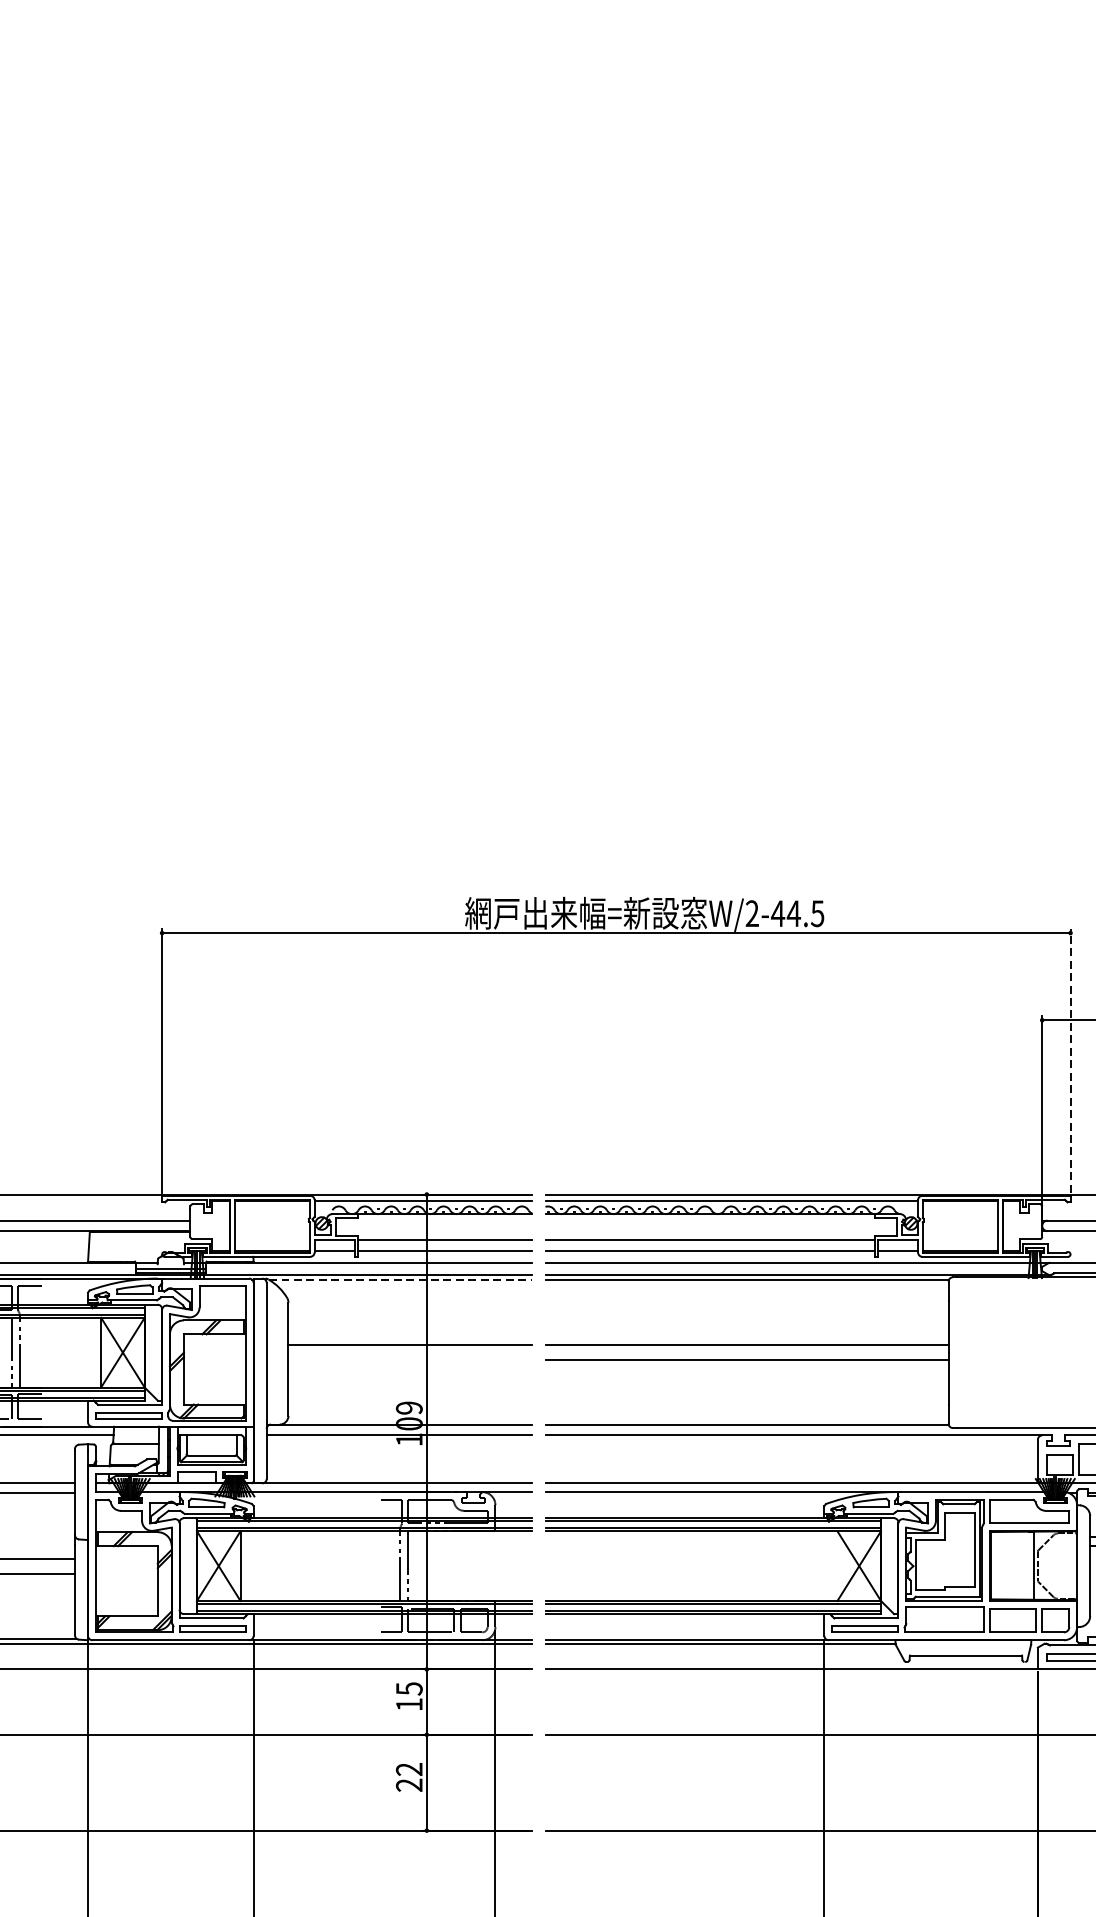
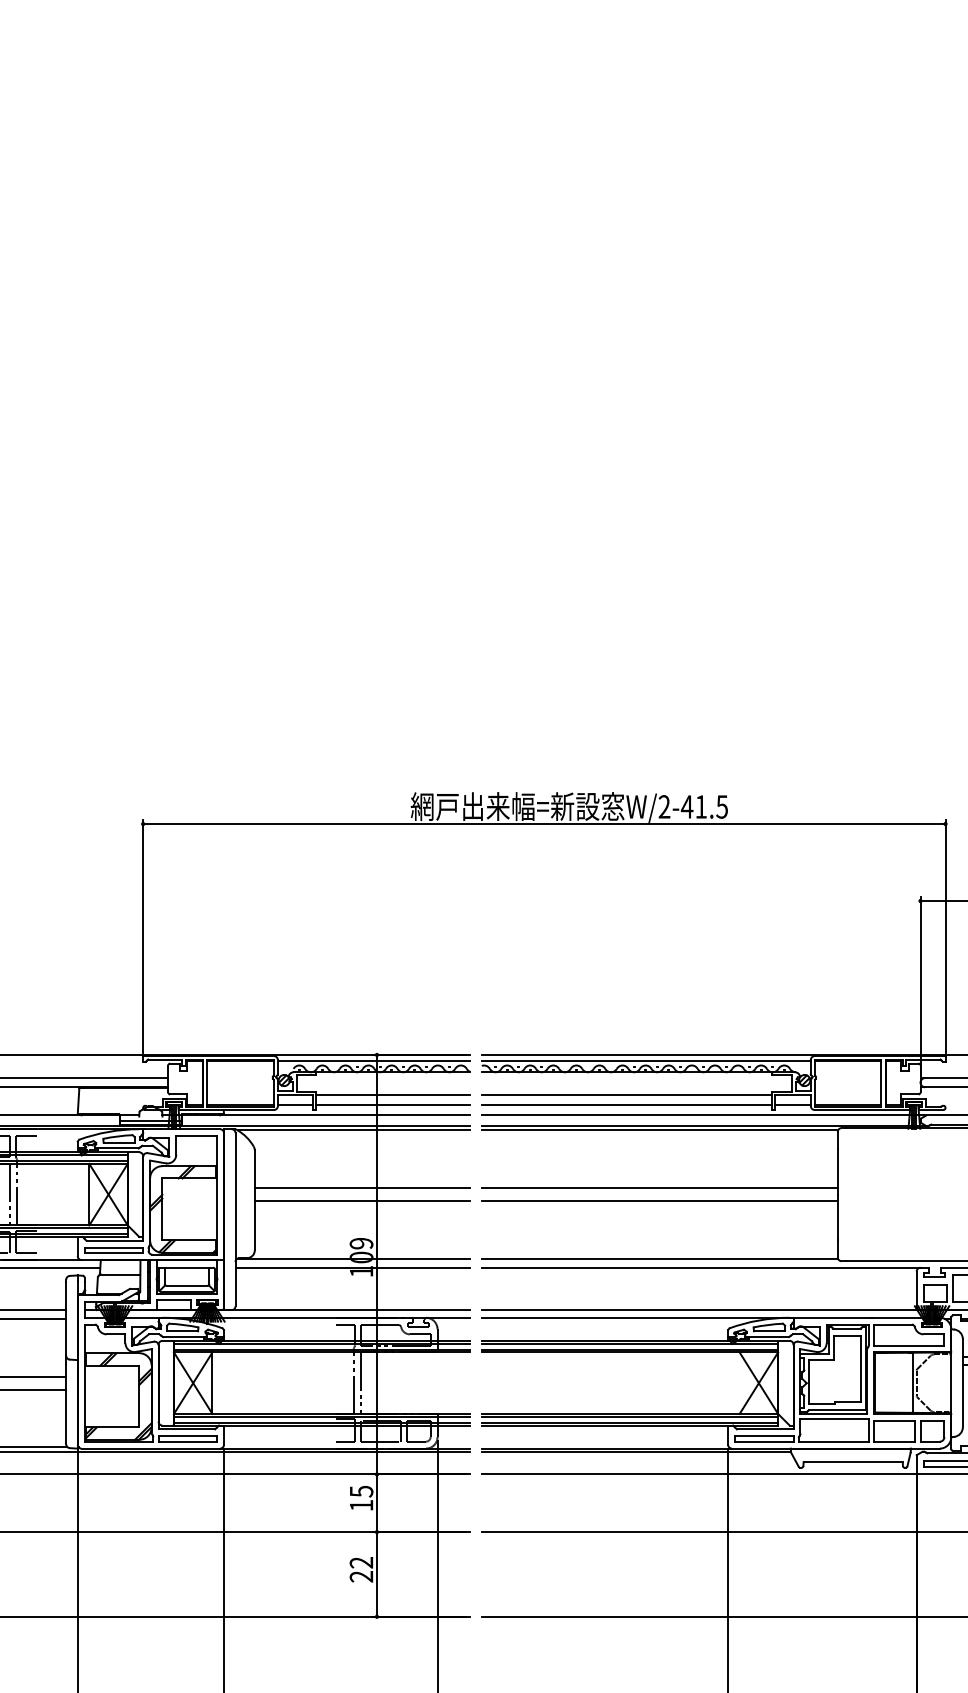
text: (793, 913) -> (700, 806), W/2-44.5 -> W/2-41.5
line: (1070, 1060) -> (945, 936), dashed -> solid
line: (401, 1280) -> (354, 1130), dashed -> solid
line: (410, 1360) -> (362, 1201), added

